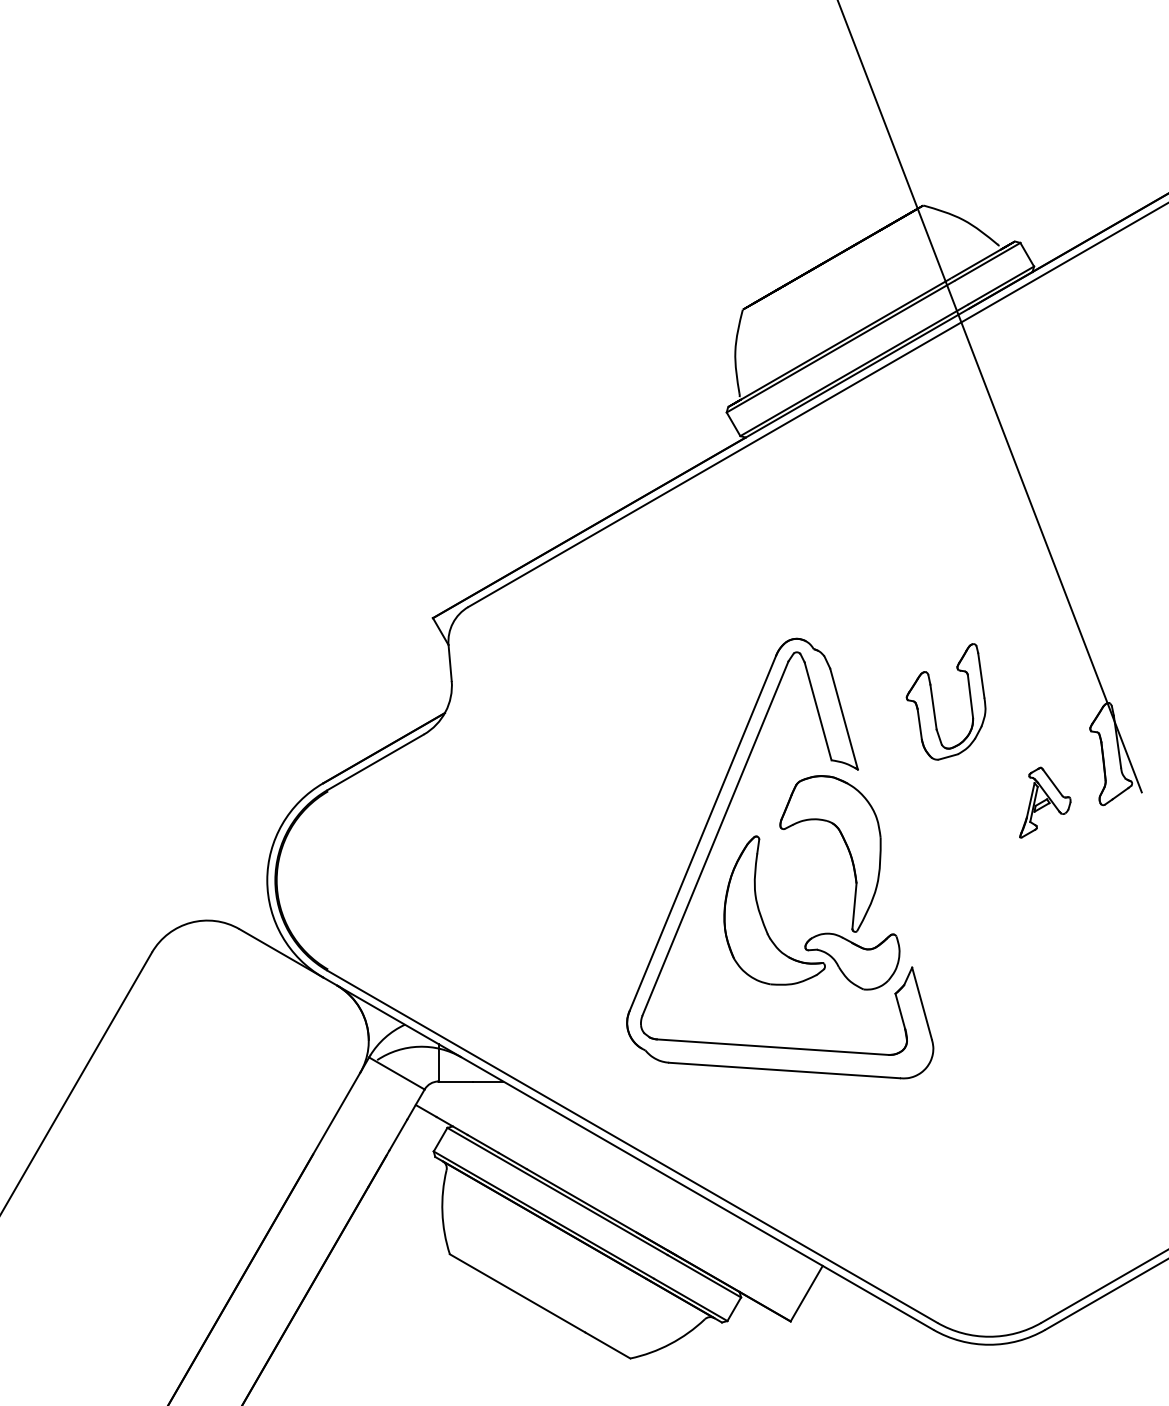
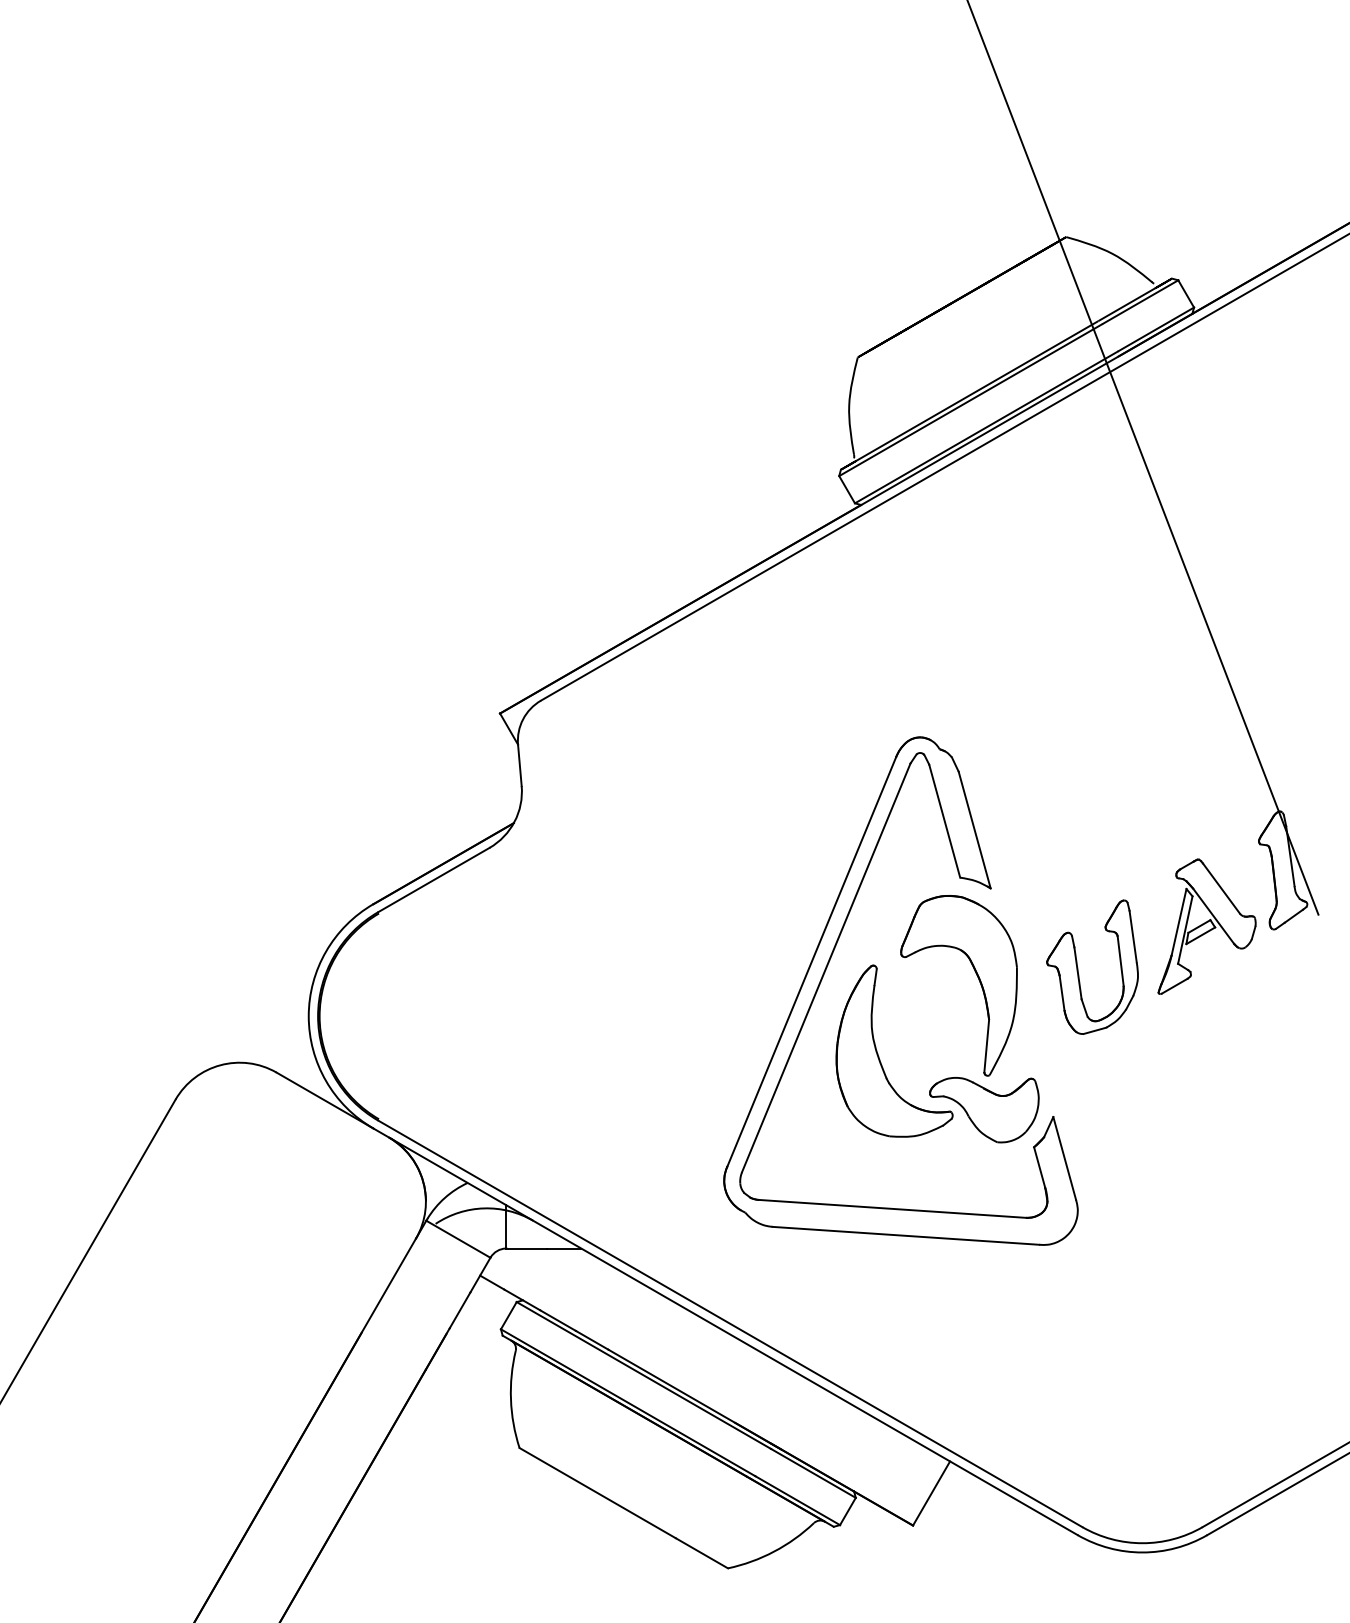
part: (933, 702) -> (1078, 967), moved
part: (1044, 802) -> (1206, 926), size x1.67

